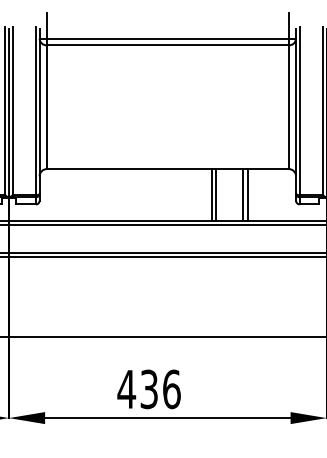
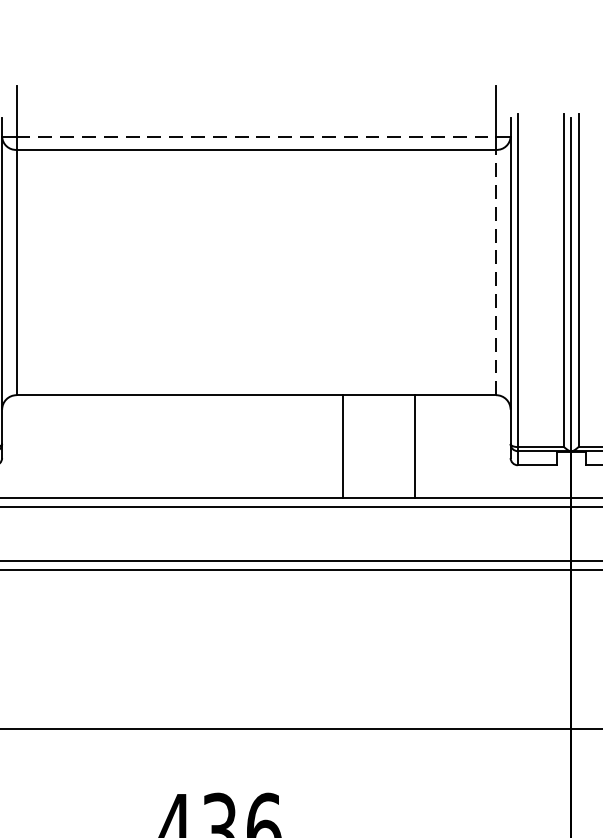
line: (167, 38) -> (255, 136), solid -> dashed
line: (288, 107) -> (495, 273), solid -> dashed
line: (216, 194) -> (352, 445), removed
line: (243, 194) -> (406, 445), removed

